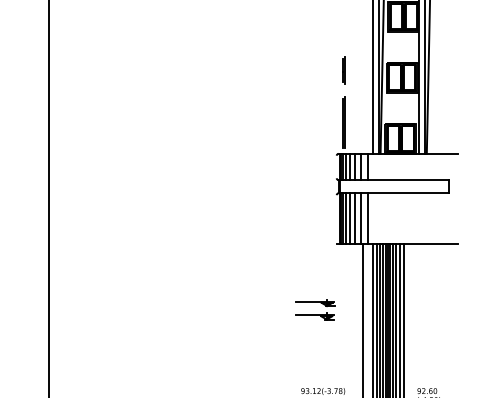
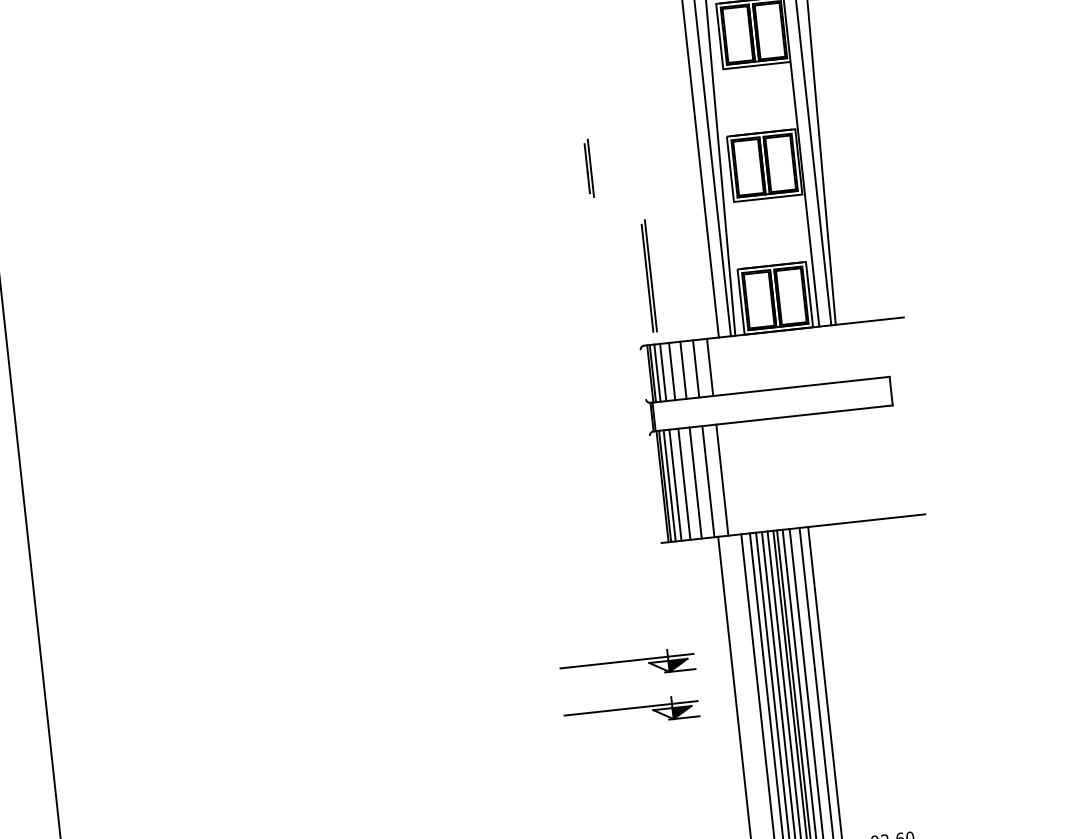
line: (343, 70) -> (587, 168), moved
part: (315, 309) -> (630, 689), size x1.6

